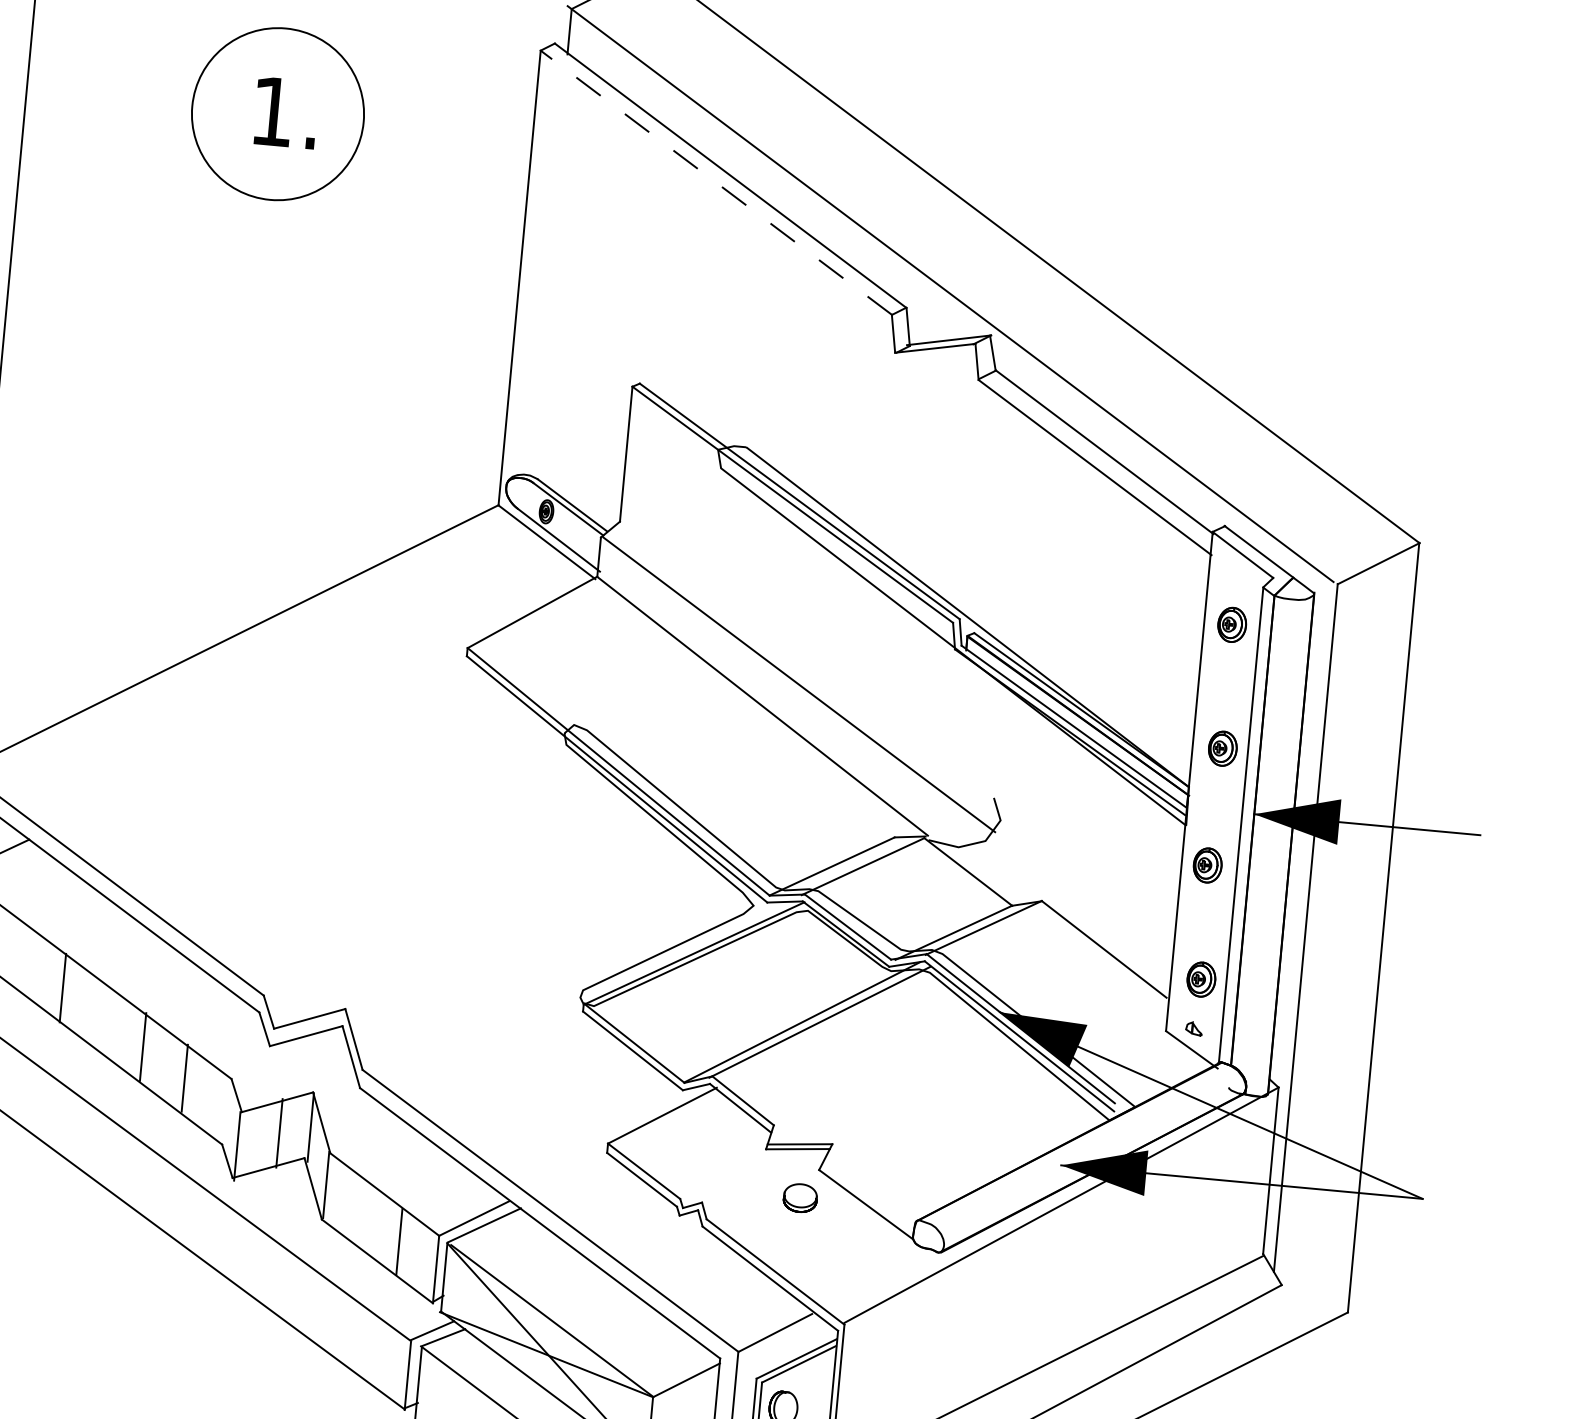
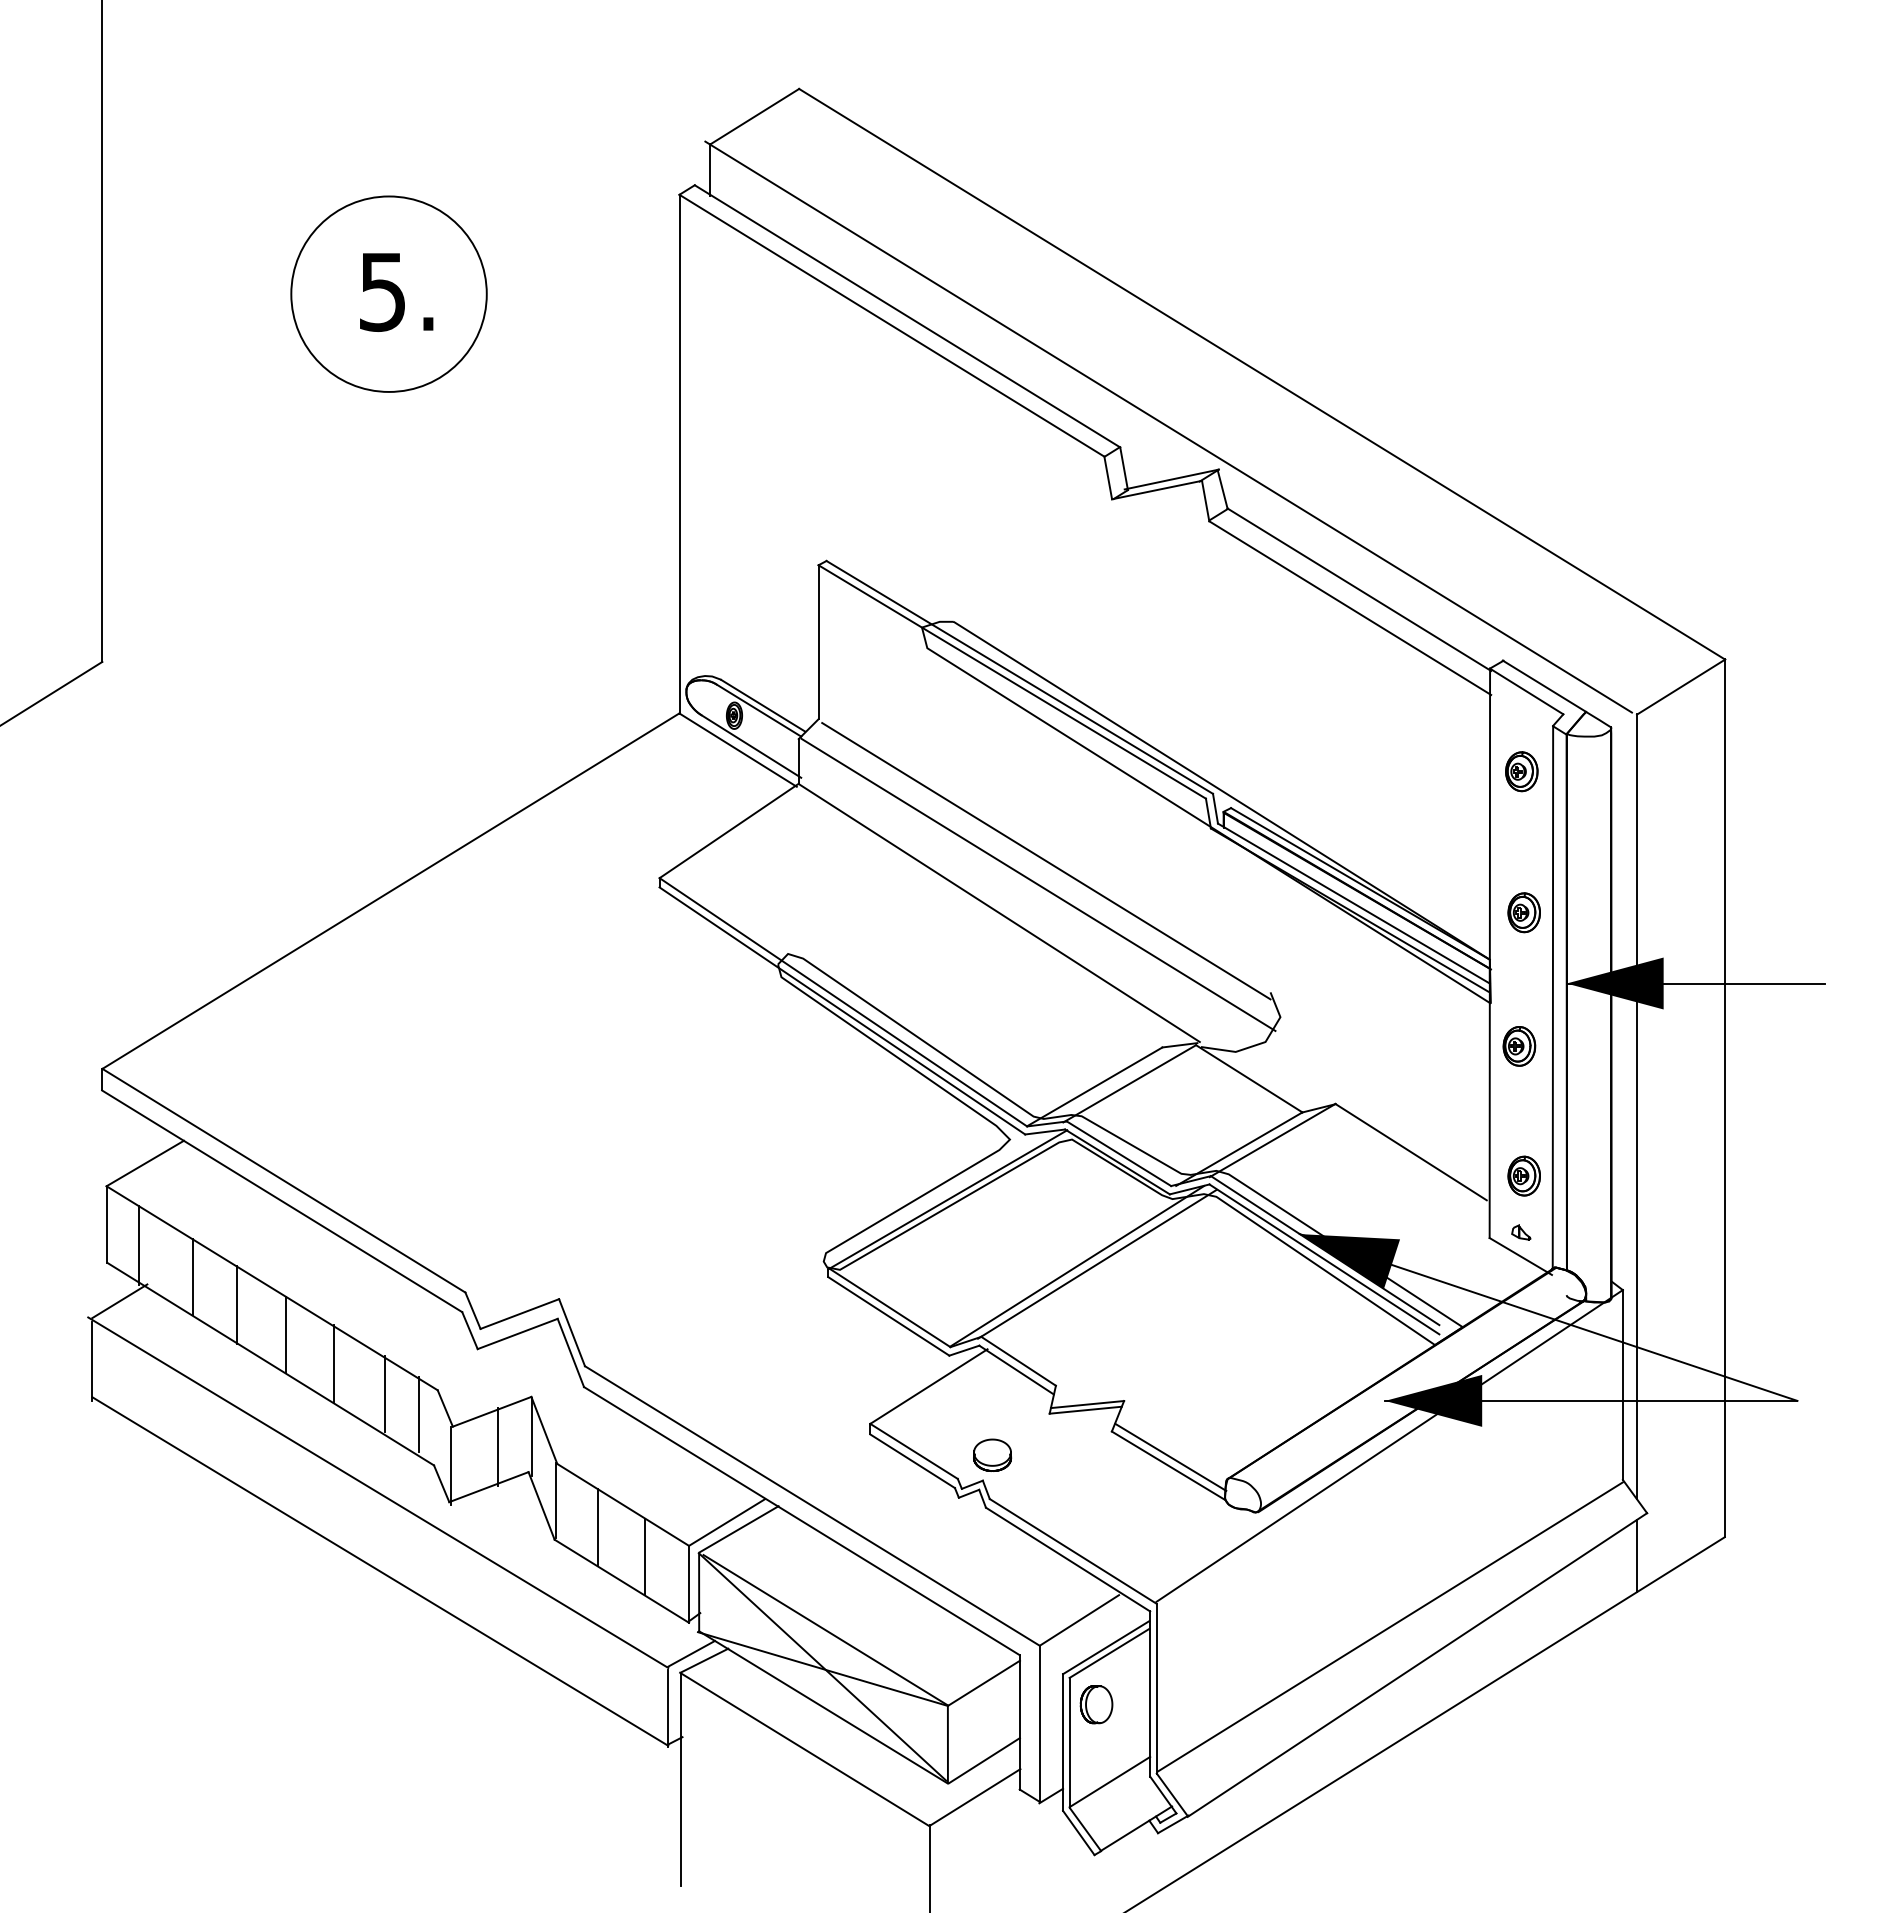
text: (272, 112) -> (382, 292), 1. -> 5.
line: (715, 182) -> (891, 325), dashed -> solid
line: (808, 664) -> (1046, 861), added
line: (26, 959) -> (193, 1276), added
line: (102, 1018) -> (285, 1335), added
line: (213, 1098) -> (419, 1414), added
line: (868, 1196) -> (1170, 1456), added
part: (800, 1197) -> (992, 1454), moved
line: (361, 1211) -> (598, 1526), added
line: (1268, 1321) -> (1636, 1555), added

